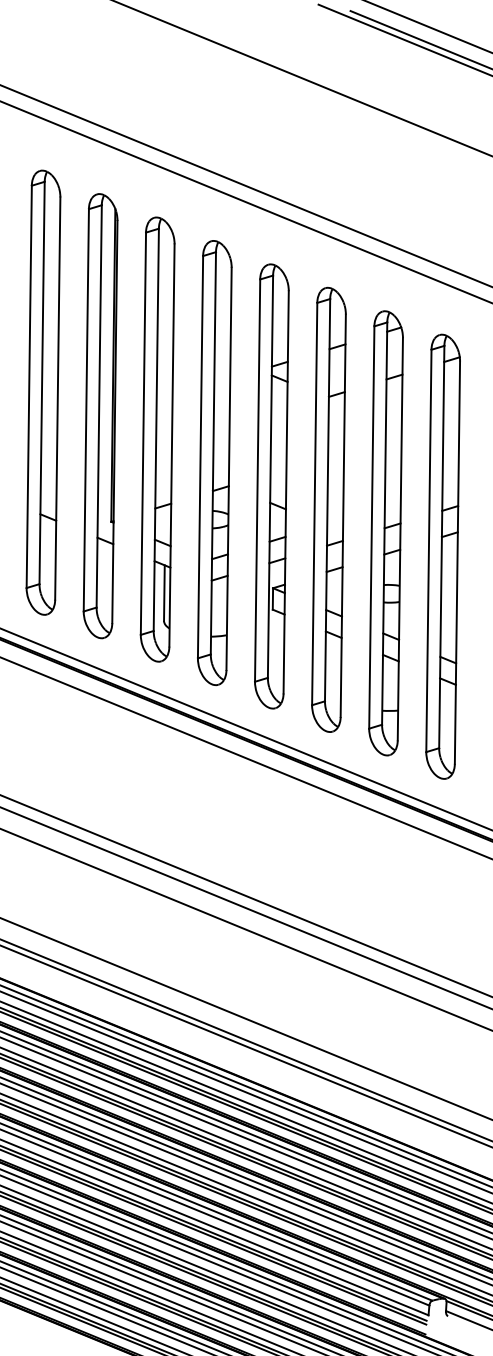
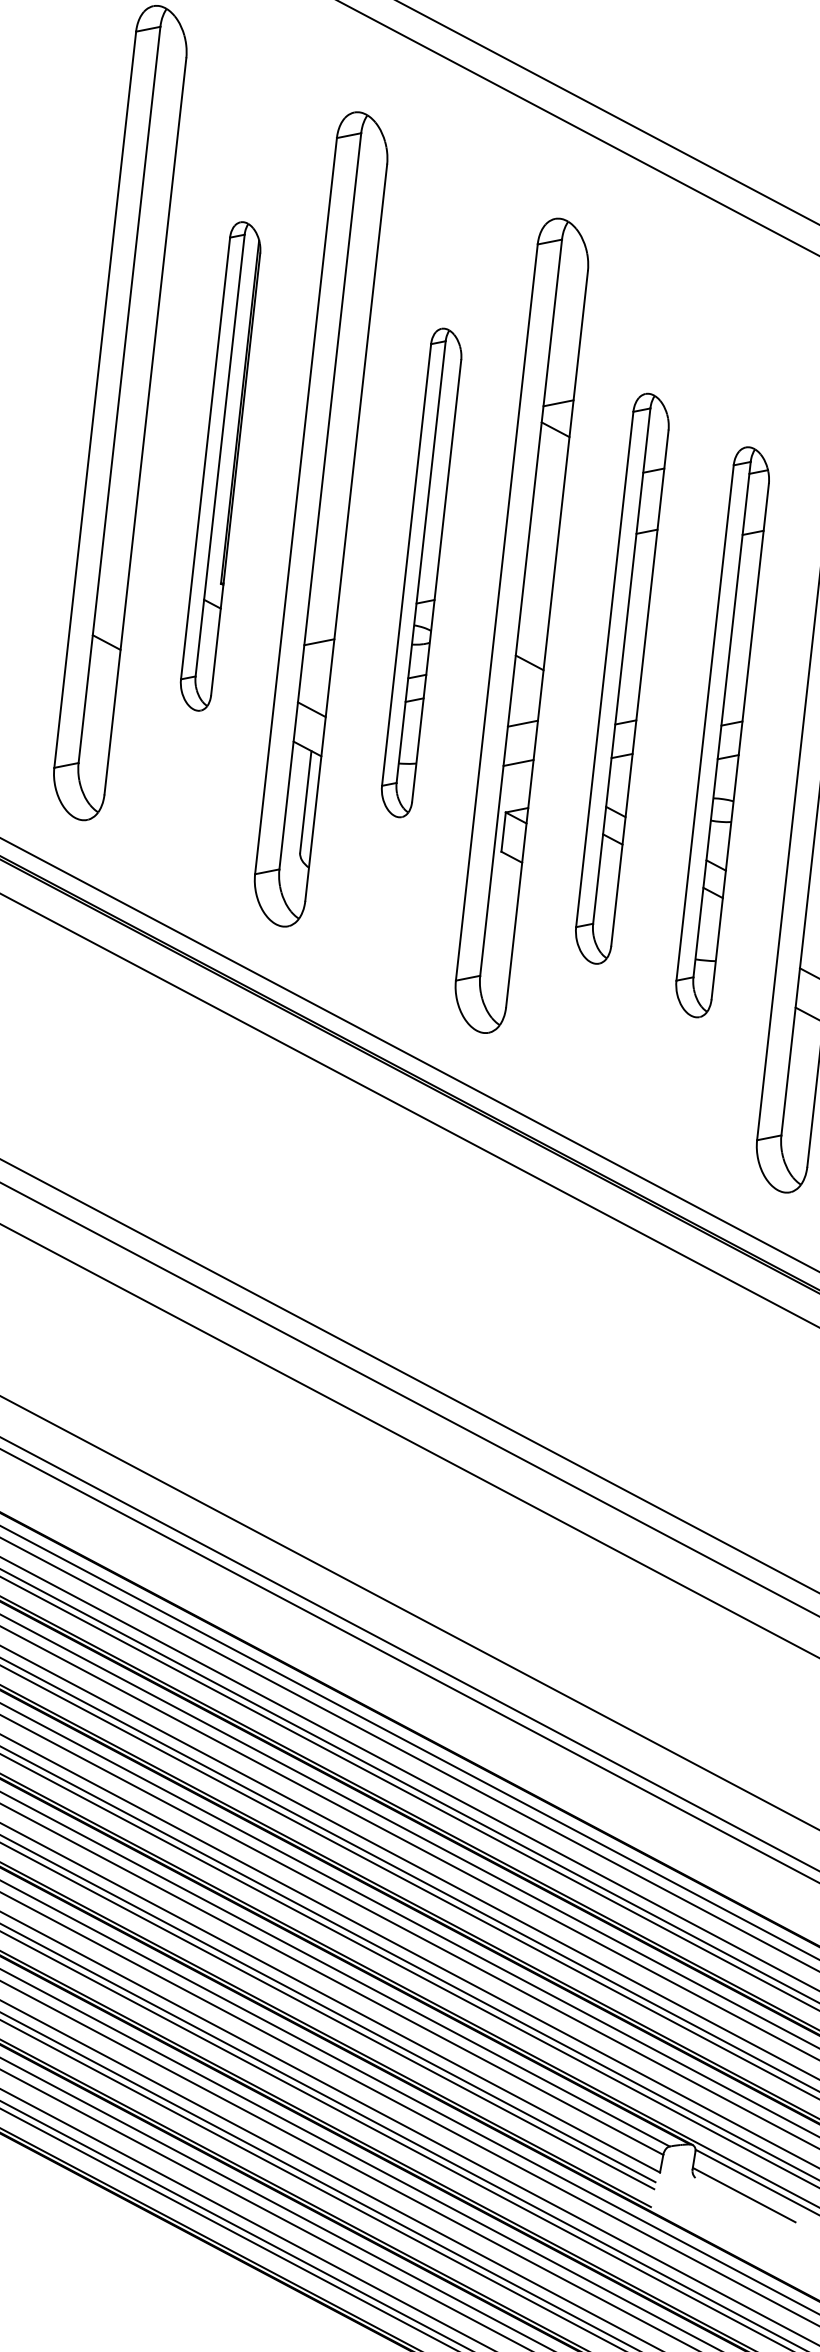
part: (100, 416) -> (220, 466), size x0.6
part: (214, 463) -> (420, 573), size x0.6
part: (328, 509) -> (621, 678), size x0.7
part: (385, 533) -> (721, 732), size x0.7

